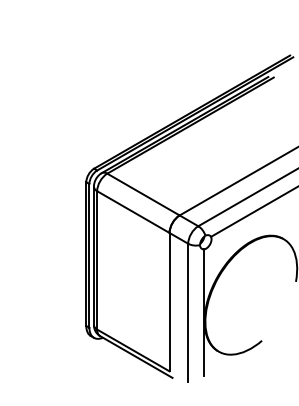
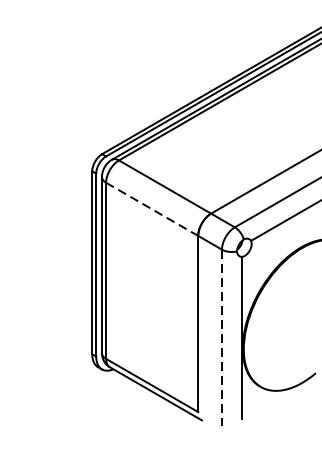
line: (133, 212) -> (152, 209), solid -> dashed
line: (188, 313) -> (222, 338), solid -> dashed

